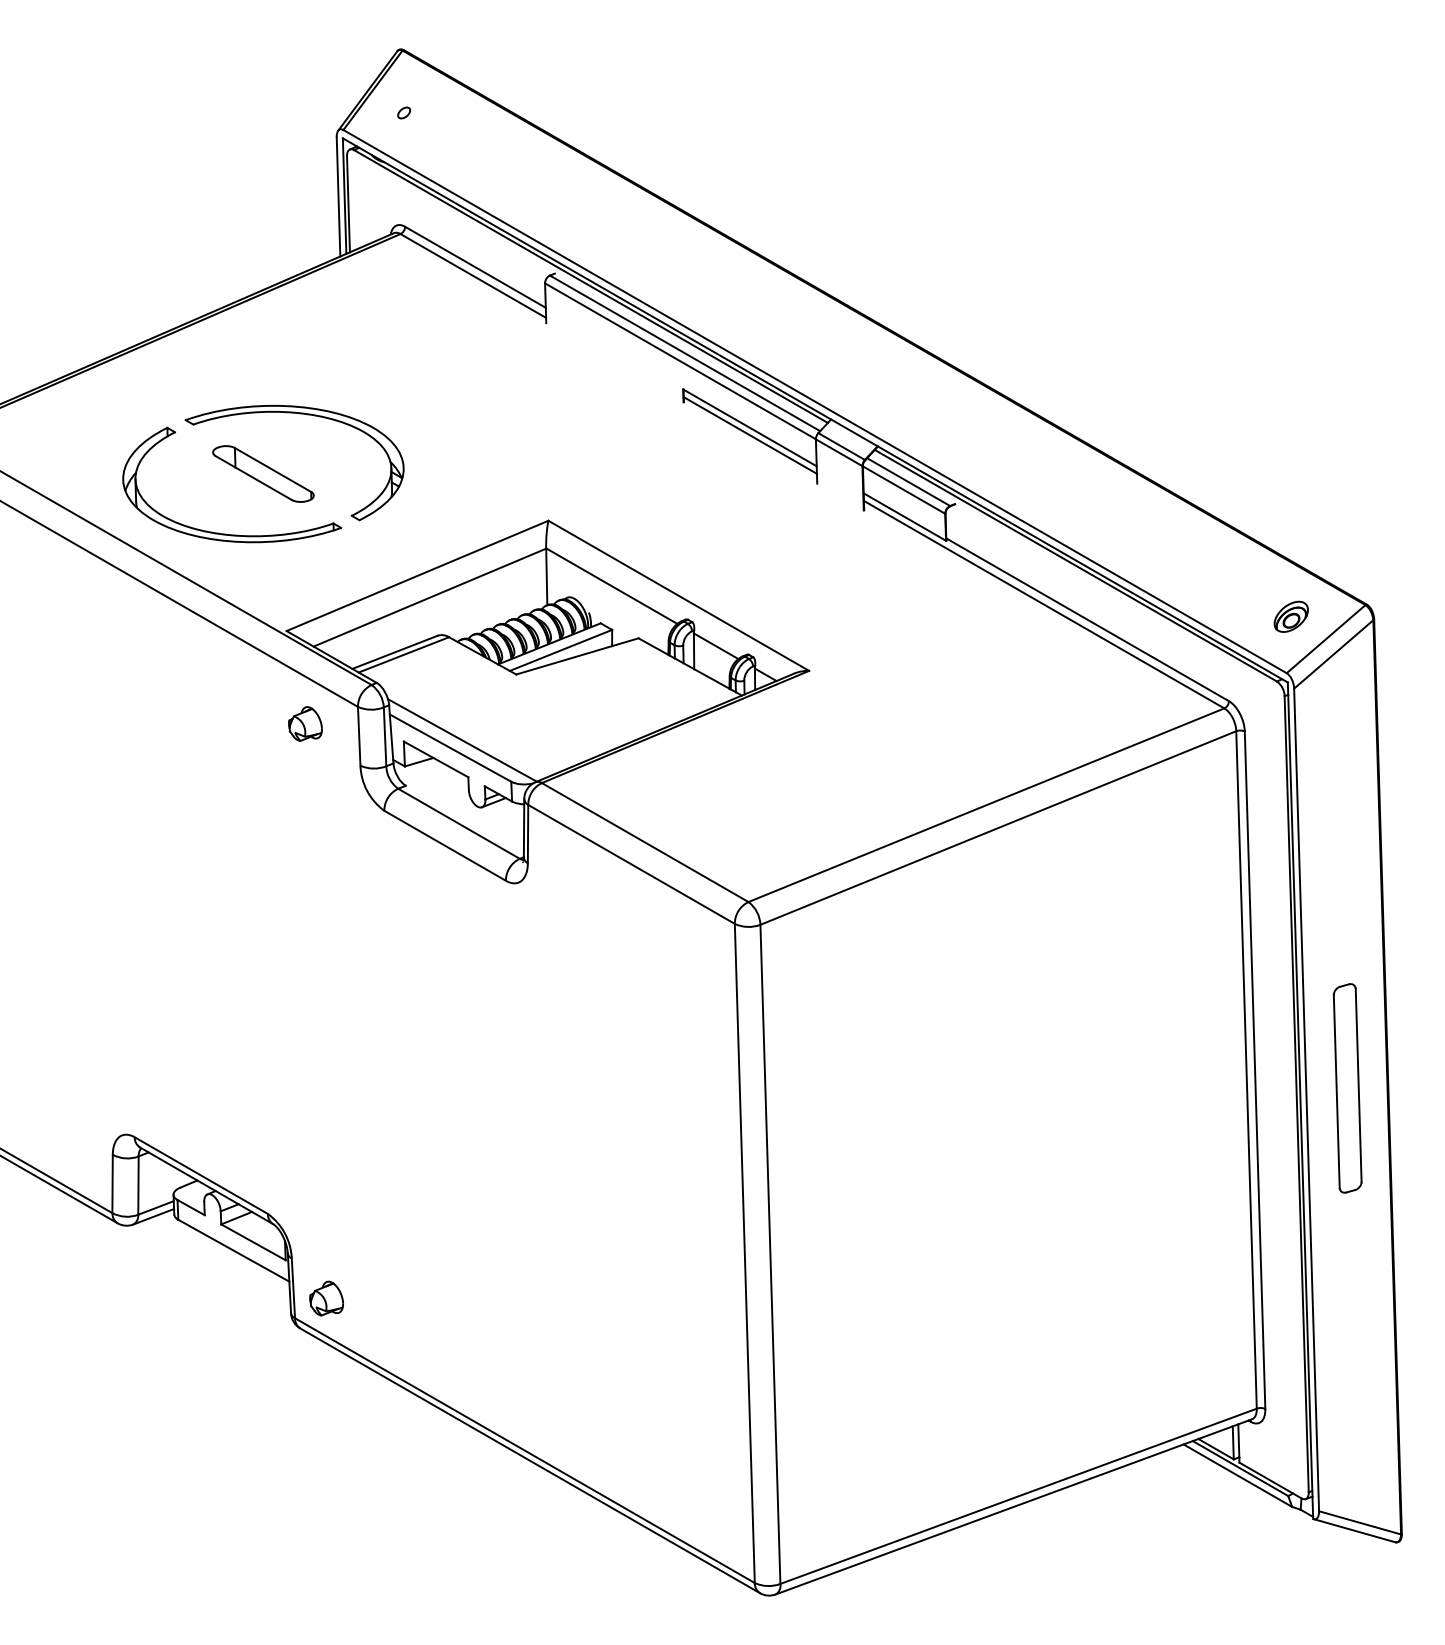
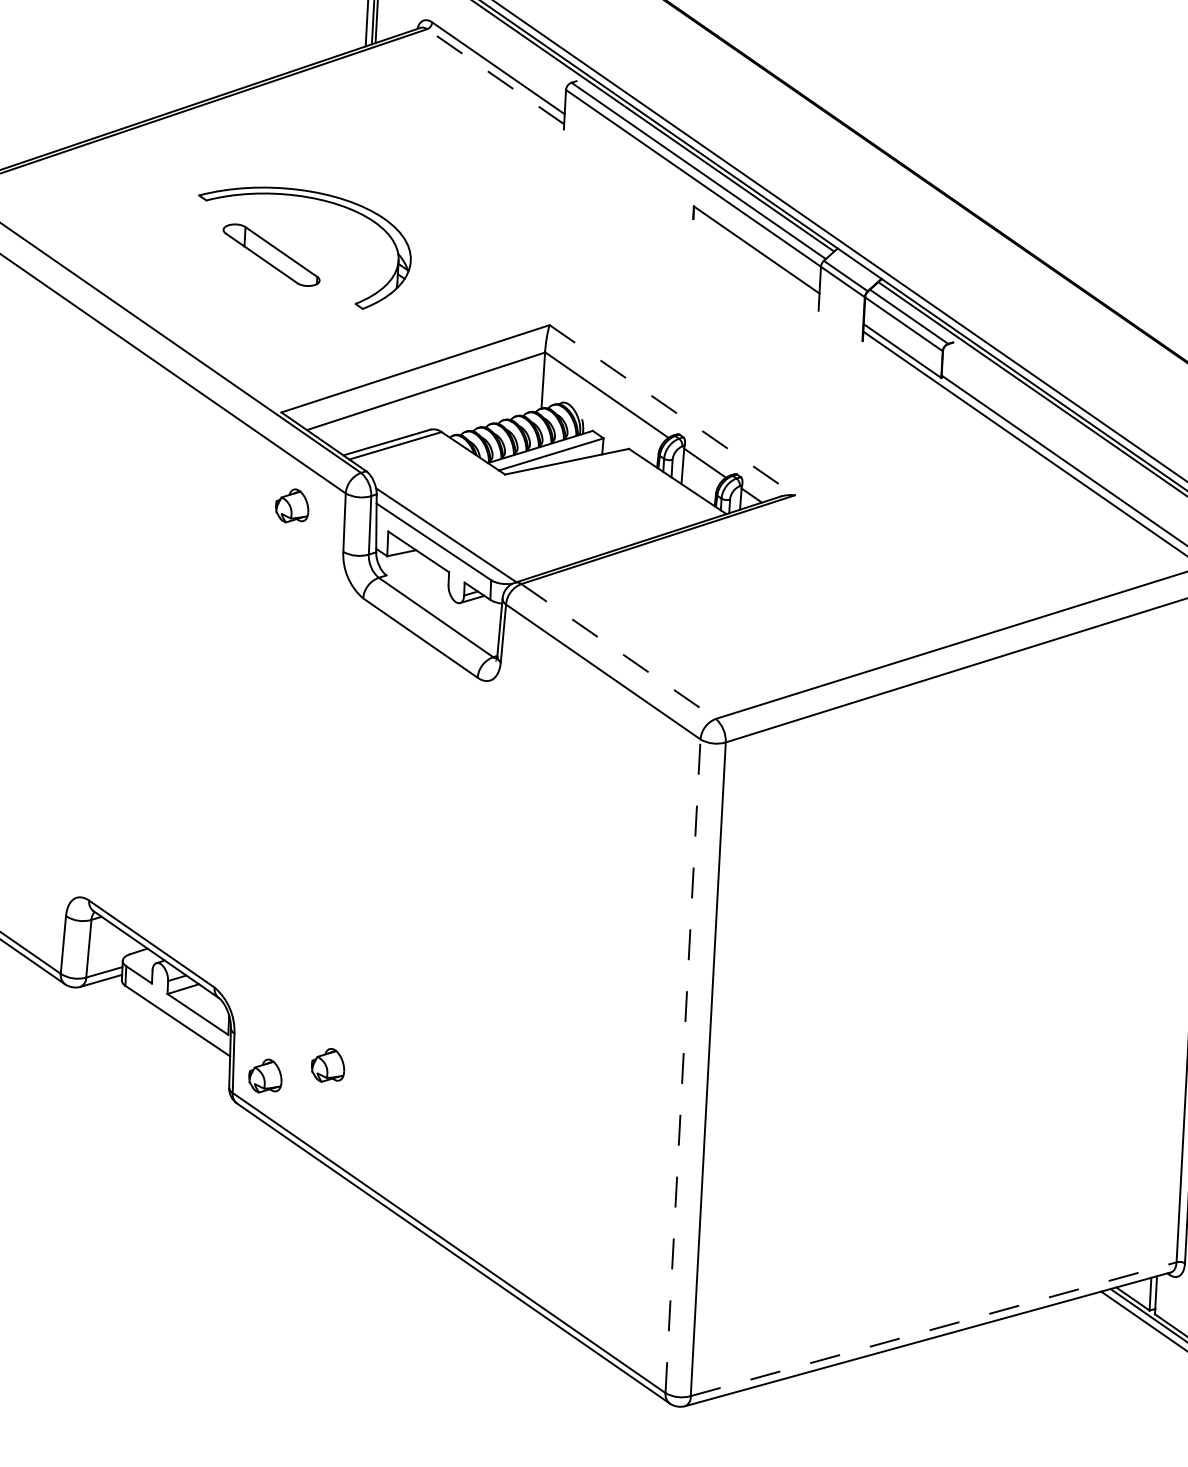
line: (472, 275) -> (494, 76), solid -> dashed
line: (749, 435) -> (755, 257), removed
part: (226, 533) -> (230, 310), removed
line: (679, 596) -> (672, 410), solid -> dashed
line: (645, 842) -> (618, 651), solid -> dashed
line: (744, 1253) -> (682, 1066), solid -> dashed
part: (388, 1282) -> (328, 1065), added
line: (1018, 1496) -> (933, 1329), solid -> dashed

